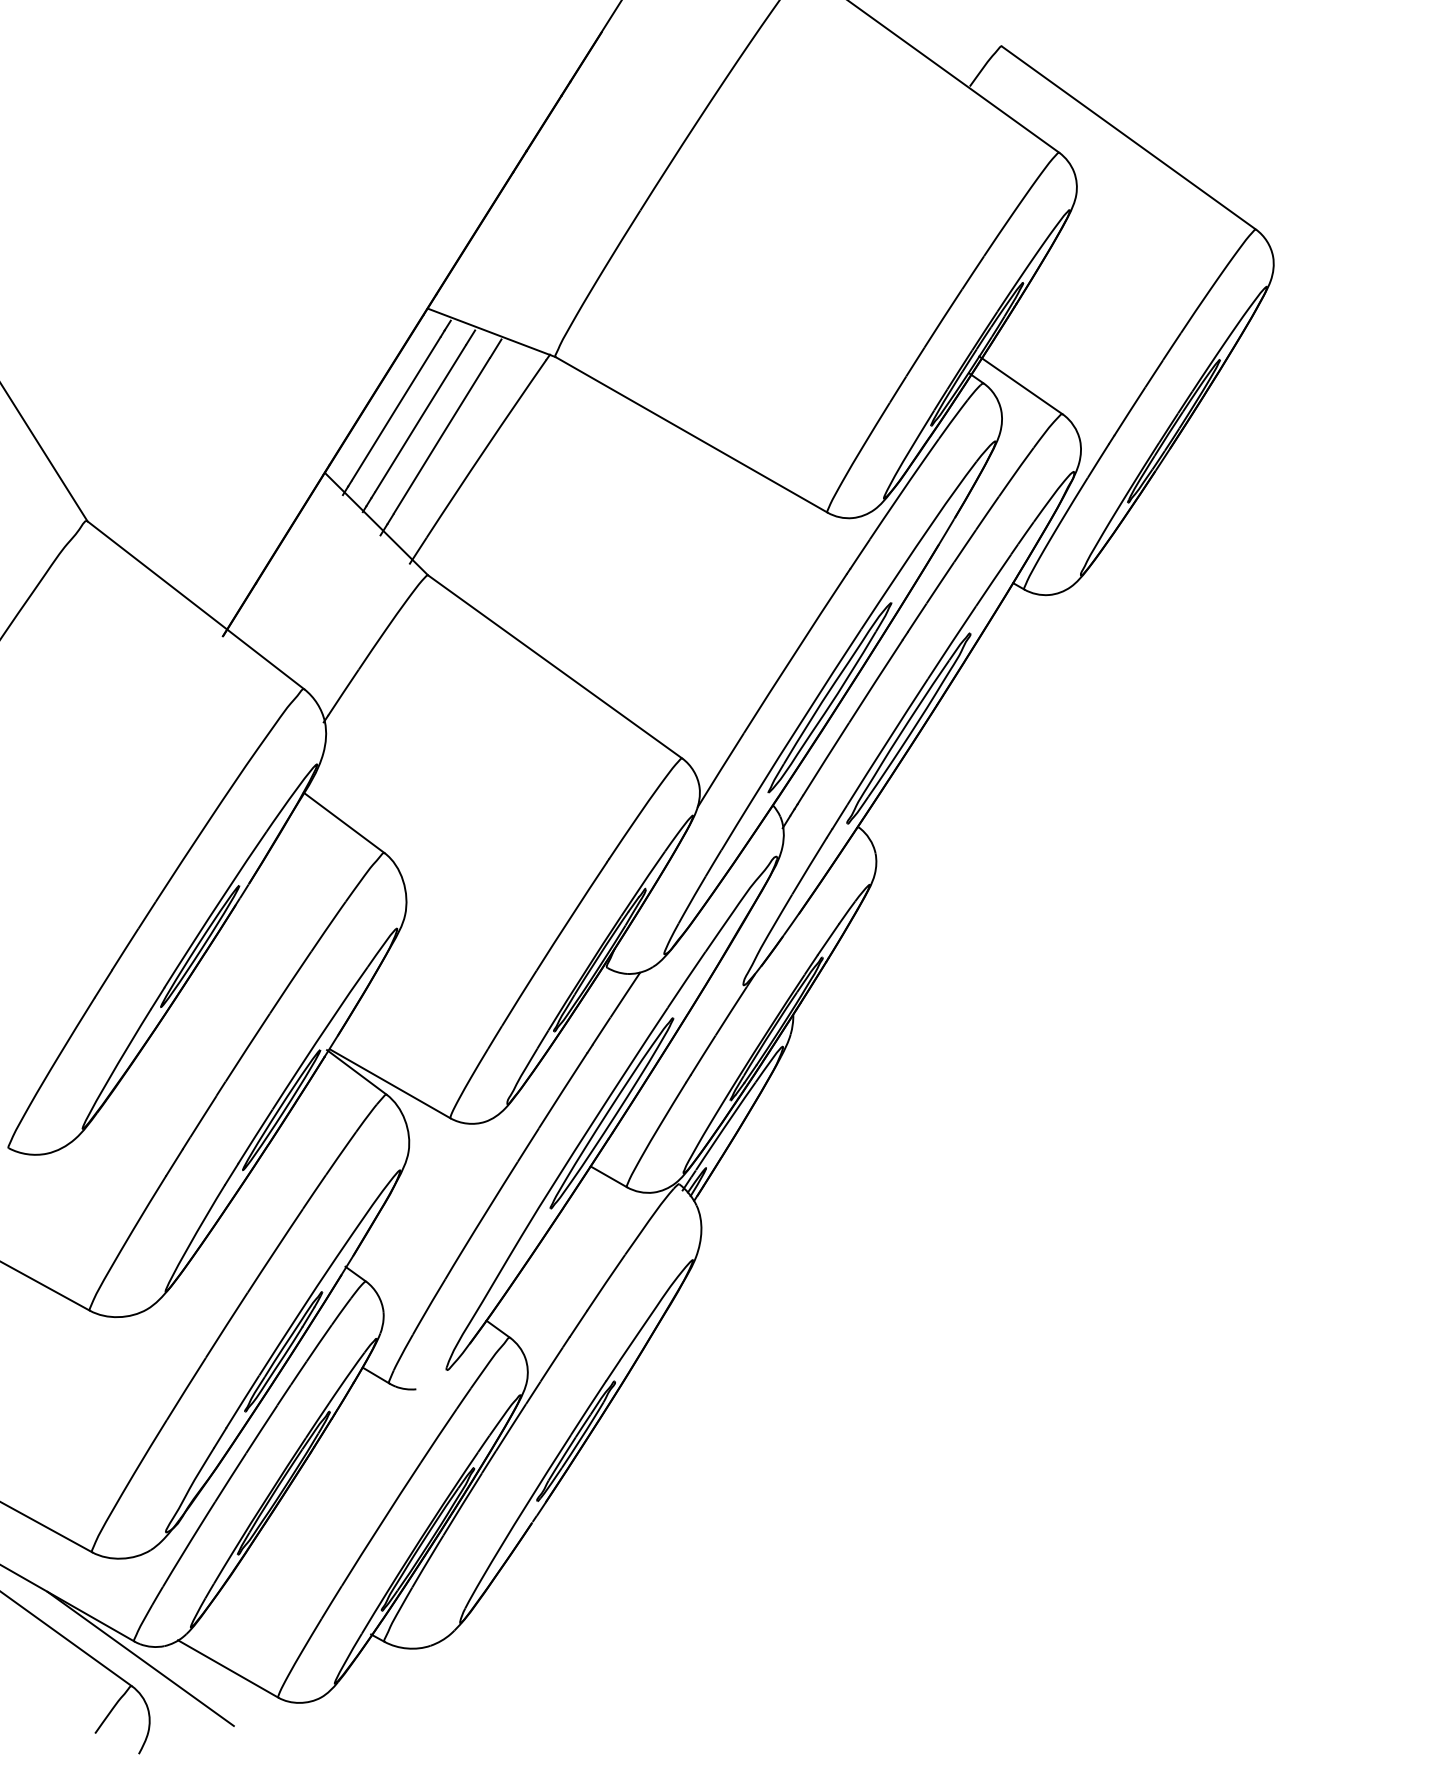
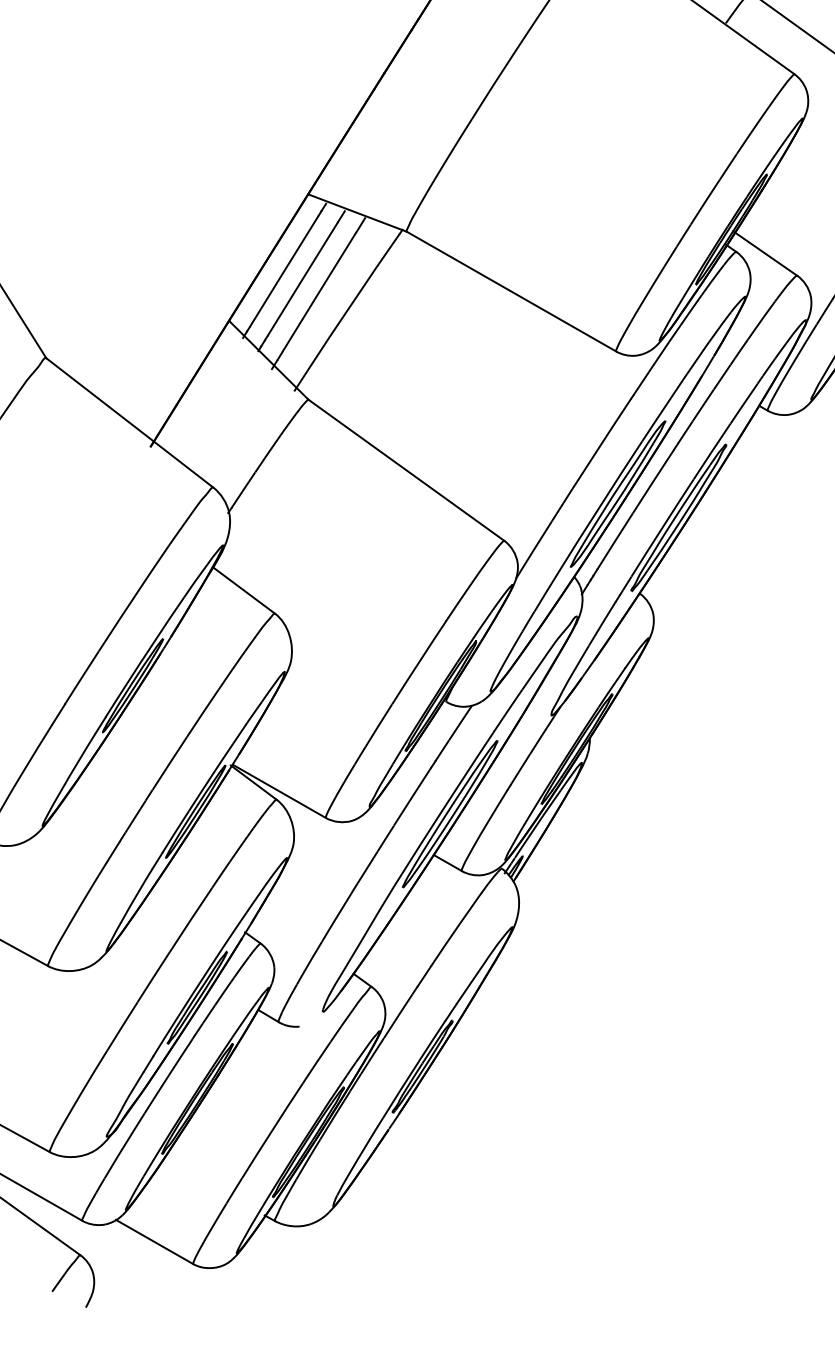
line: (140, 1658) -> (87, 1233), removed

